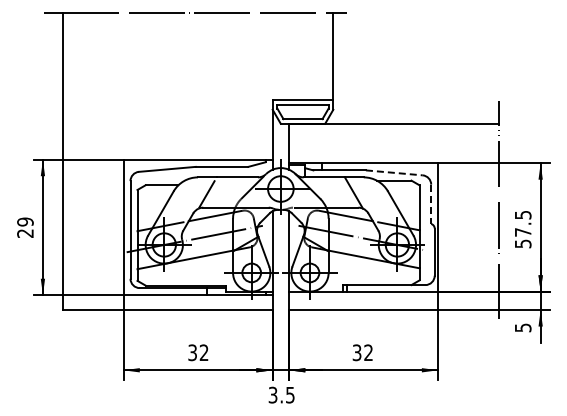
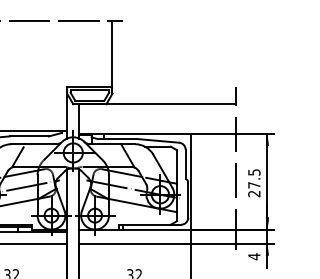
line: (394, 172) -> (158, 140), dashed -> solid
line: (431, 204) -> (185, 164), dashed -> solid
text: (522, 243) -> (253, 193), 57.5 -> 27.5
text: (523, 327) -> (254, 256), 5 -> 4

